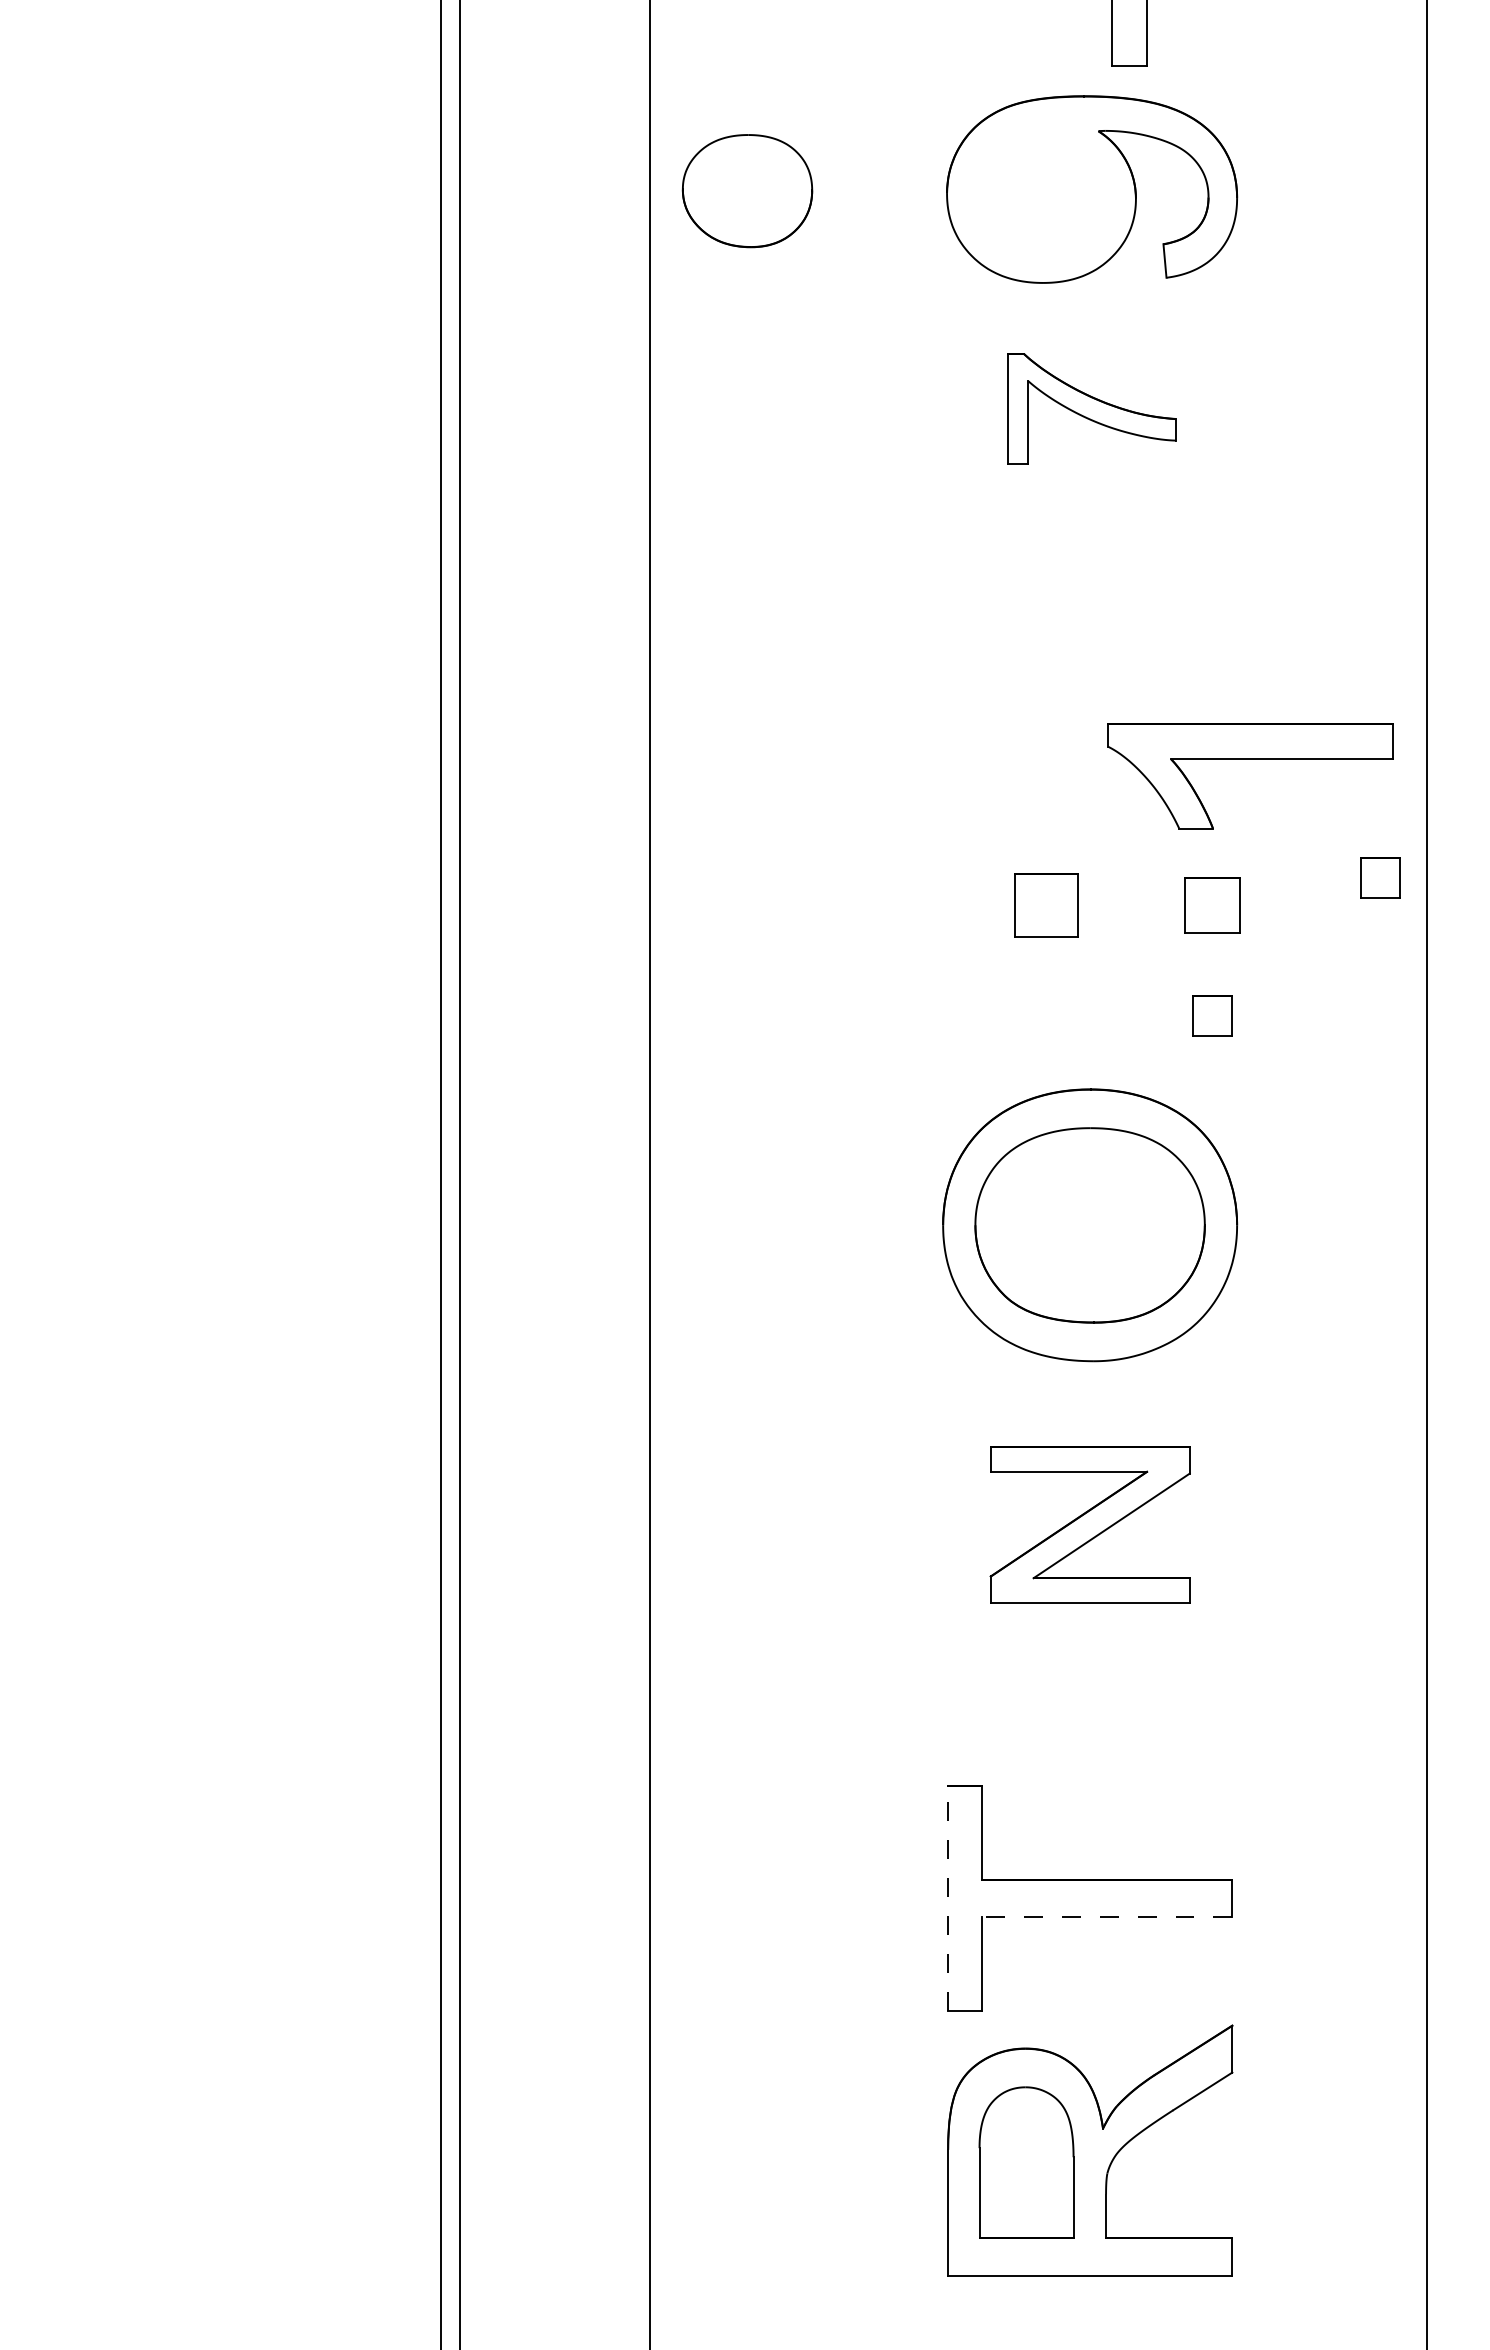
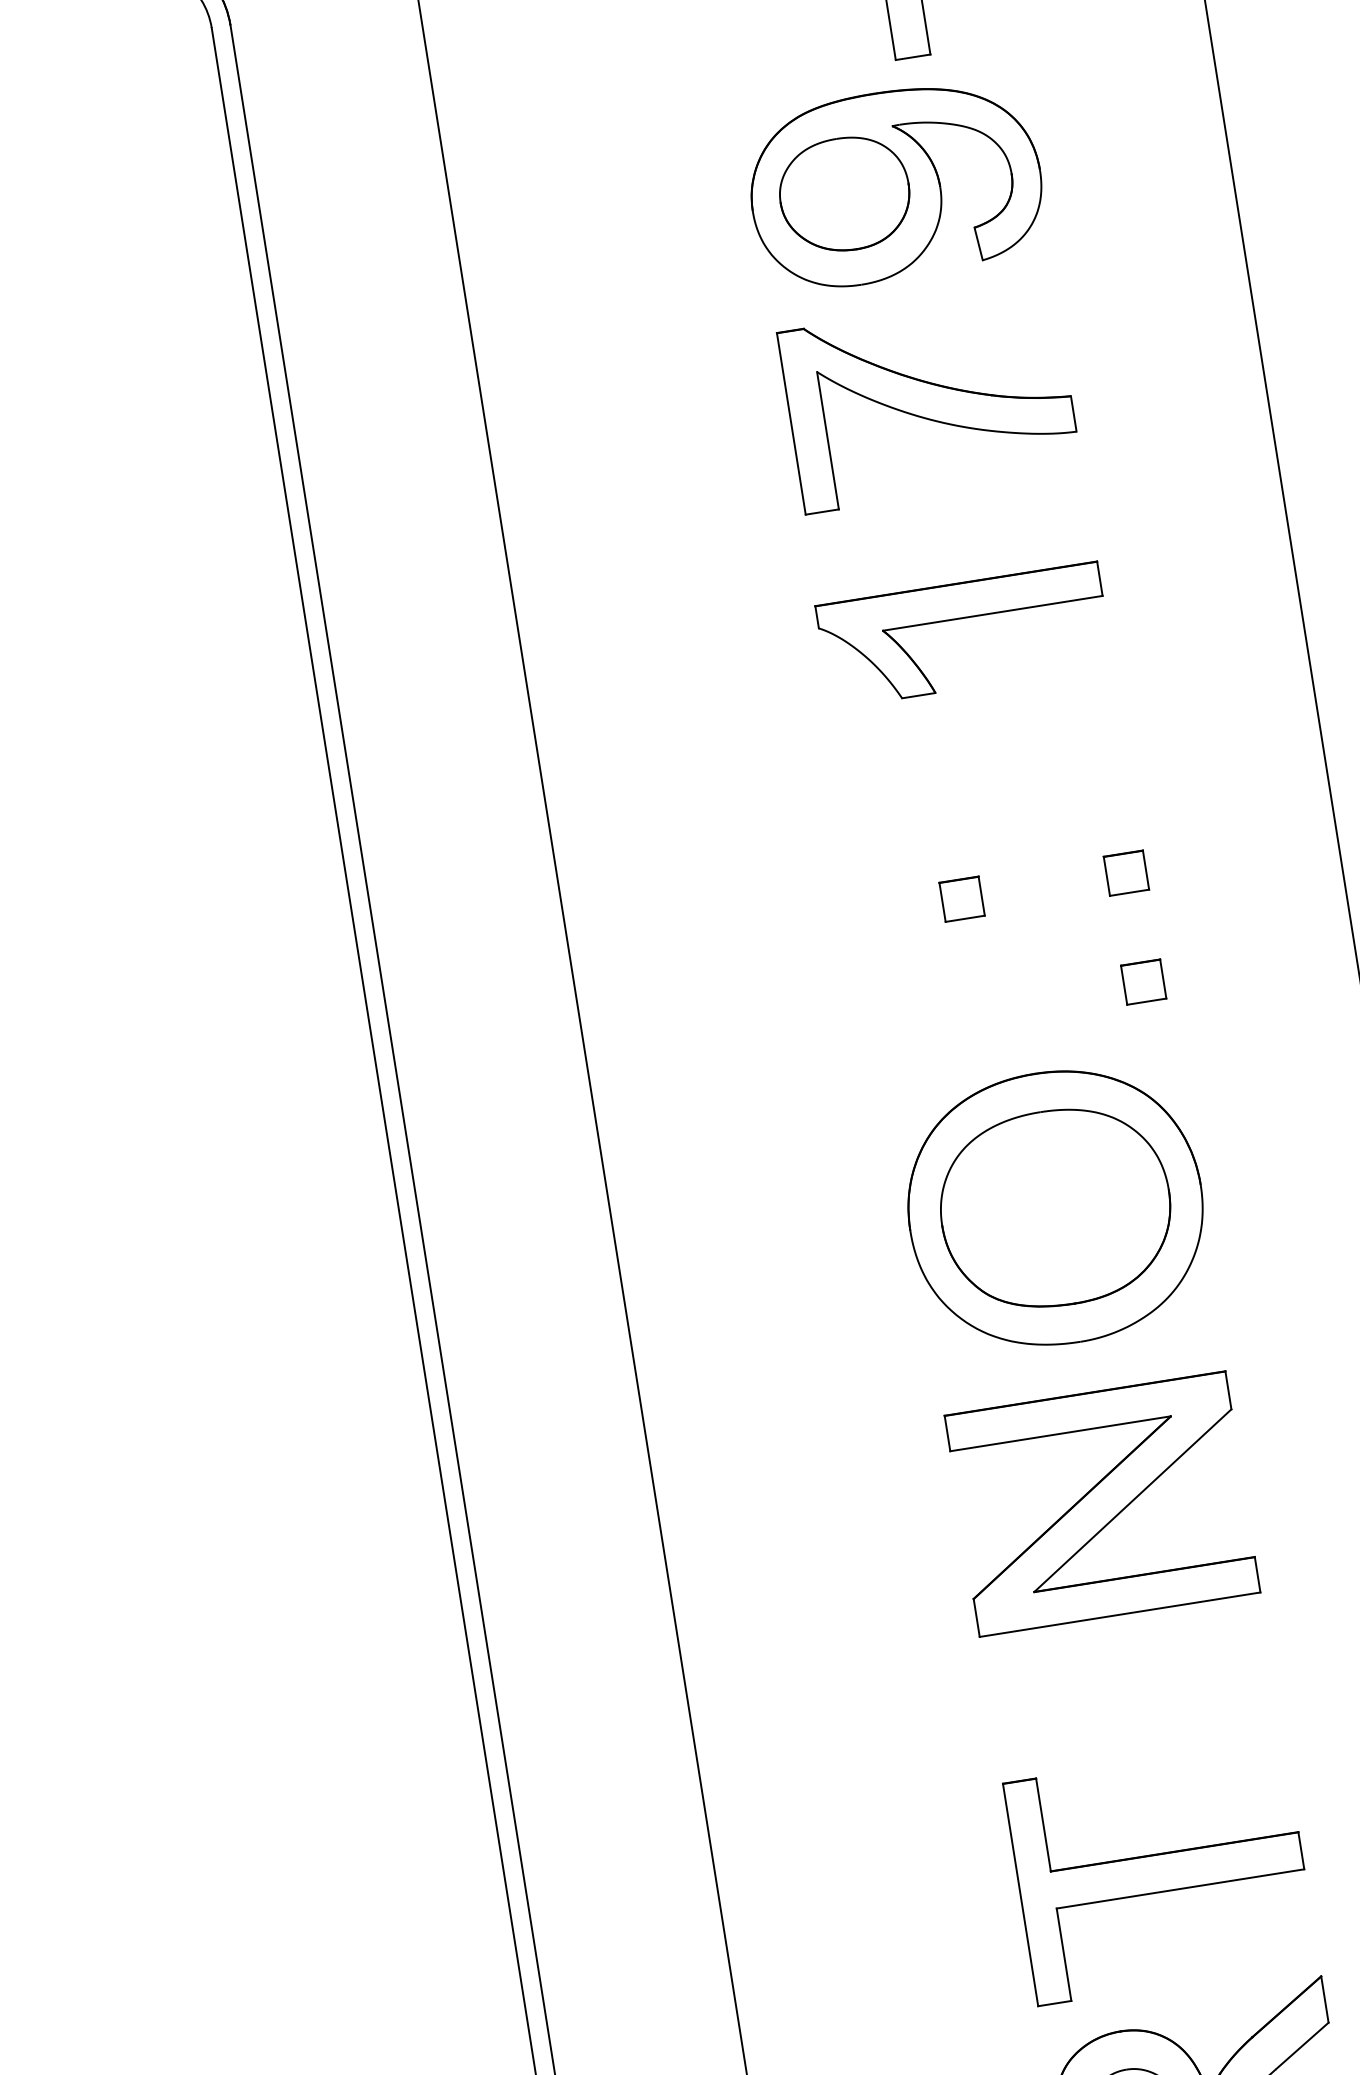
part: (747, 191) -> (844, 194), moved
part: (1091, 408) -> (929, 401), size x1.67
part: (1250, 759) -> (961, 618), moved
part: (1380, 877) -> (1287, 819), removed
part: (1045, 905) -> (961, 899), size x0.62
part: (1212, 905) -> (1126, 873), size x0.71
part: (1090, 1524) -> (1102, 1503), size x1.43
line: (948, 1898) -> (1020, 1895), dashed -> solid
line: (1106, 1917) -> (1180, 1889), dashed -> solid

